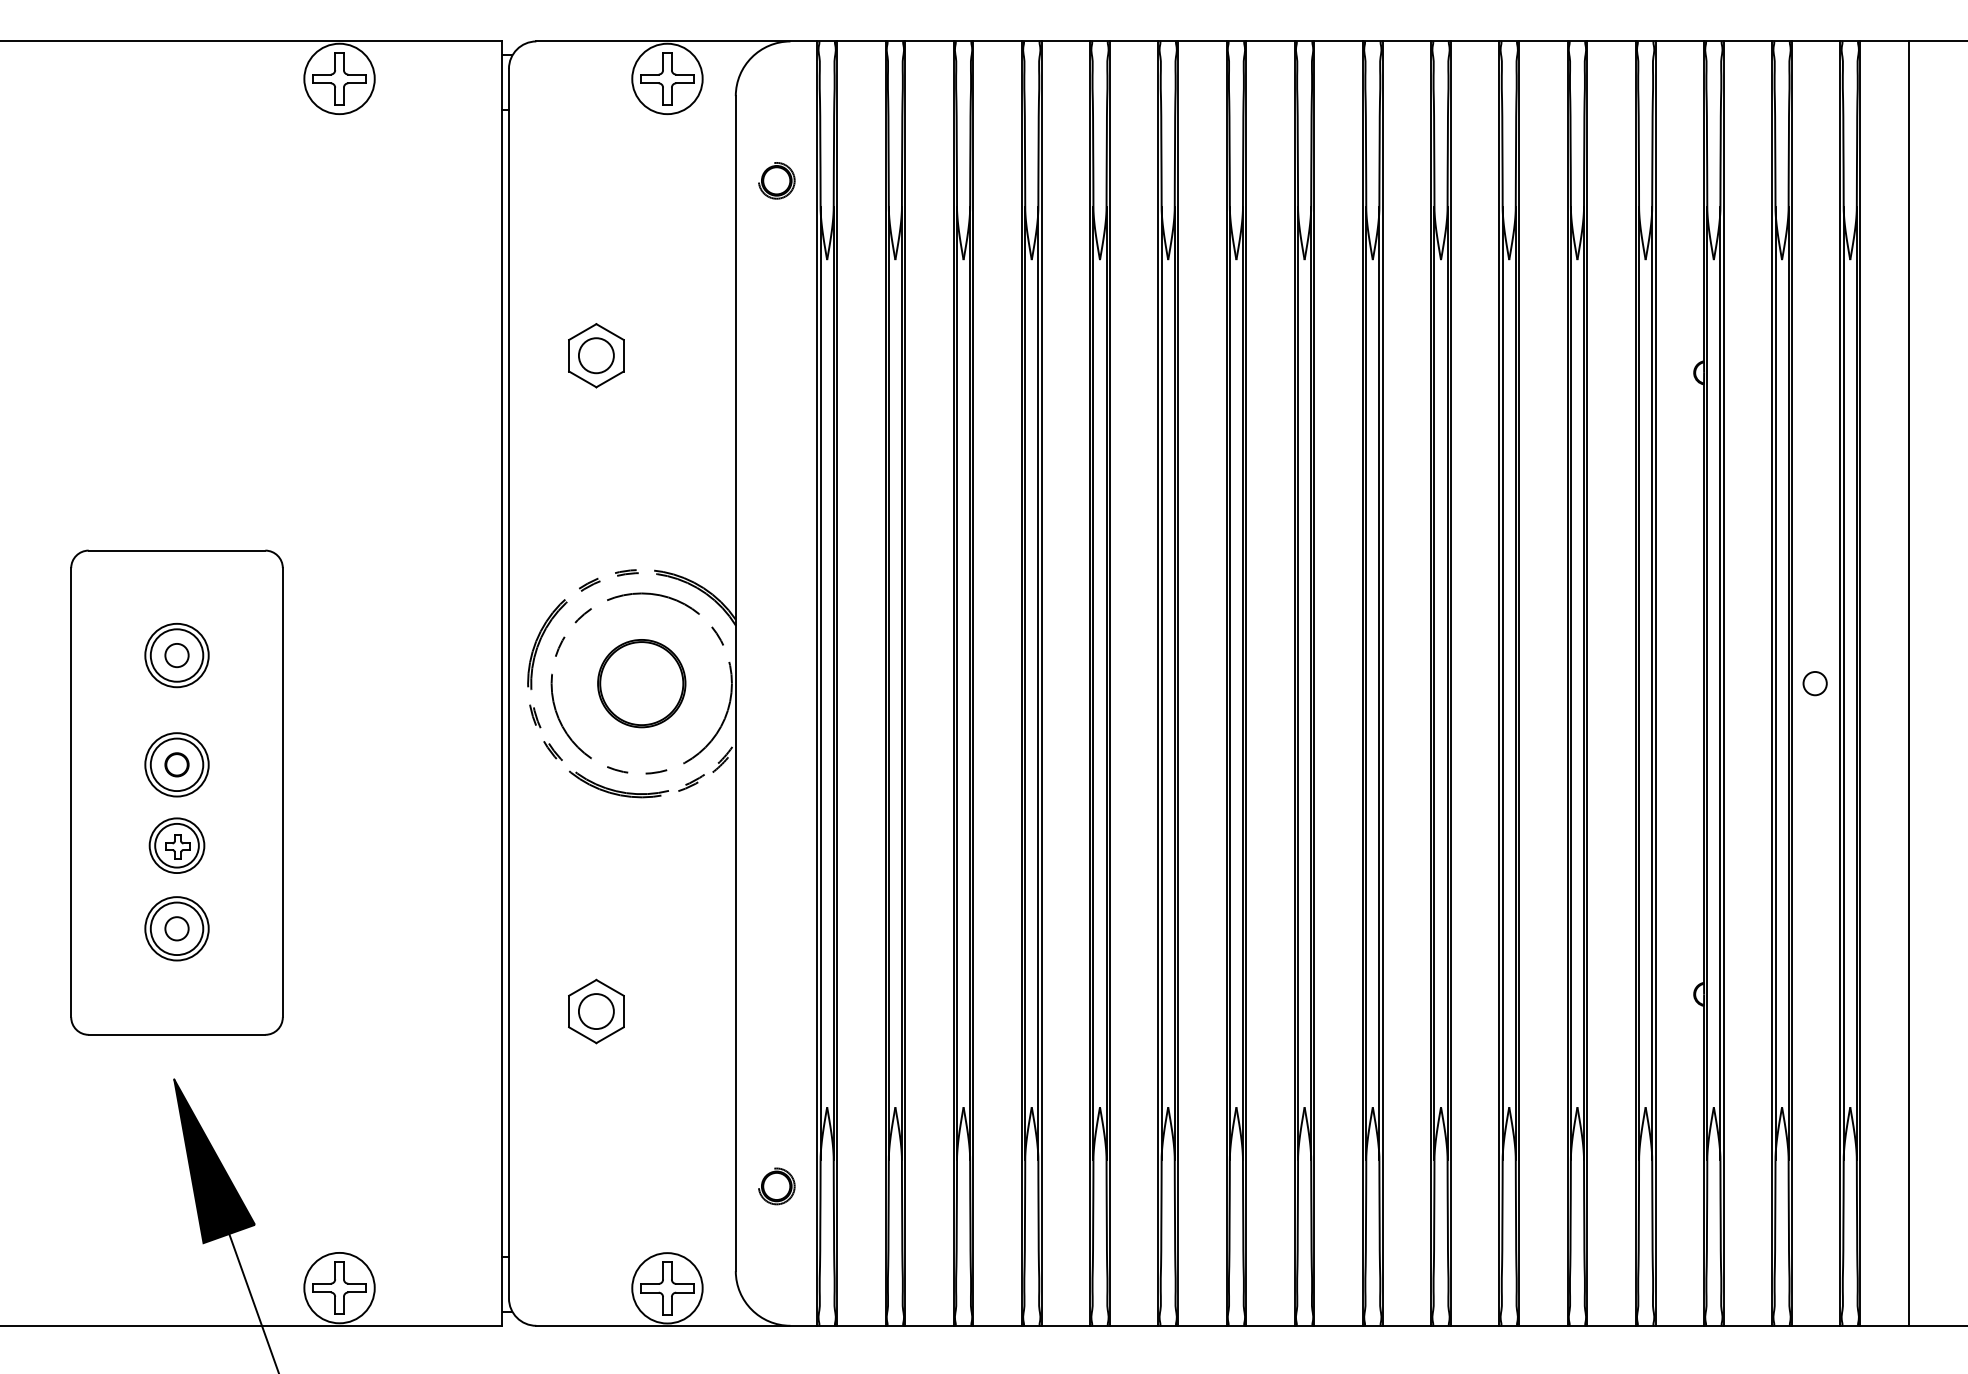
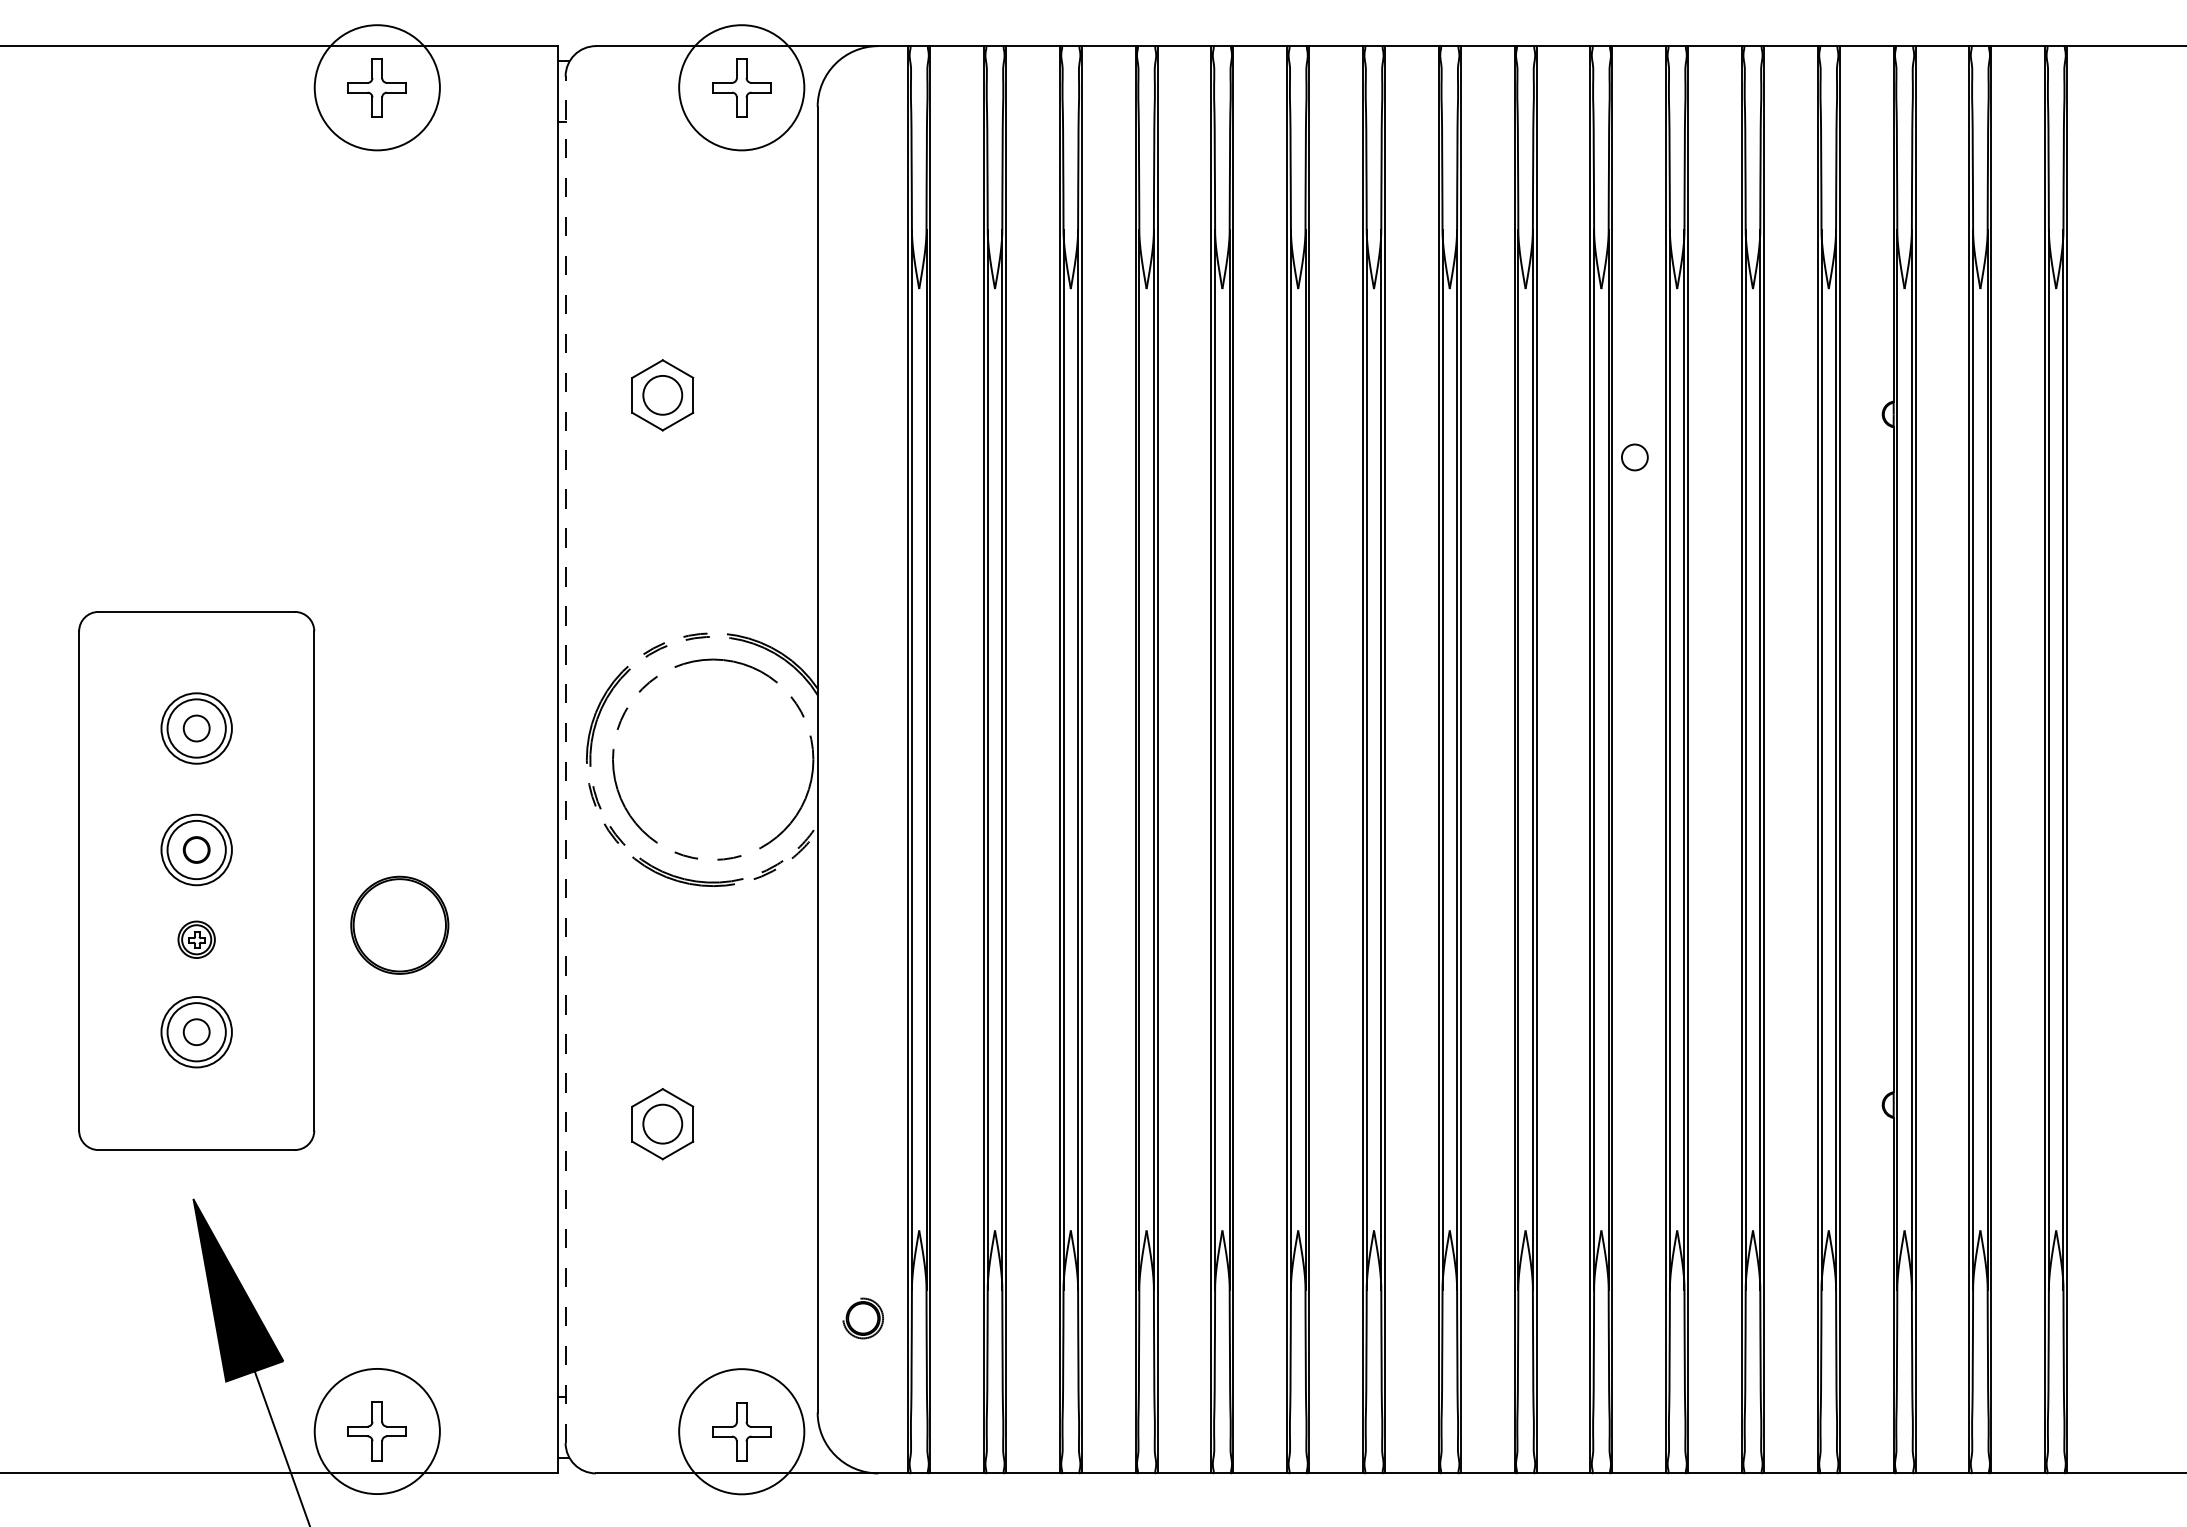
circle: (339, 78) -> (377, 87), size x1.6
circle: (667, 78) -> (741, 87), size x1.6
part: (776, 180) -> (862, 200), removed
line: (508, 683) -> (565, 759), solid -> dashed
part: (641, 683) -> (399, 925), moved
circle: (1814, 683) -> (1634, 457), moved
line: (1908, 683) -> (2120, 759), removed
part: (176, 845) -> (196, 939), size x0.6
circle: (339, 1287) -> (377, 1430), size x1.6
circle: (667, 1288) -> (741, 1431), size x1.6

